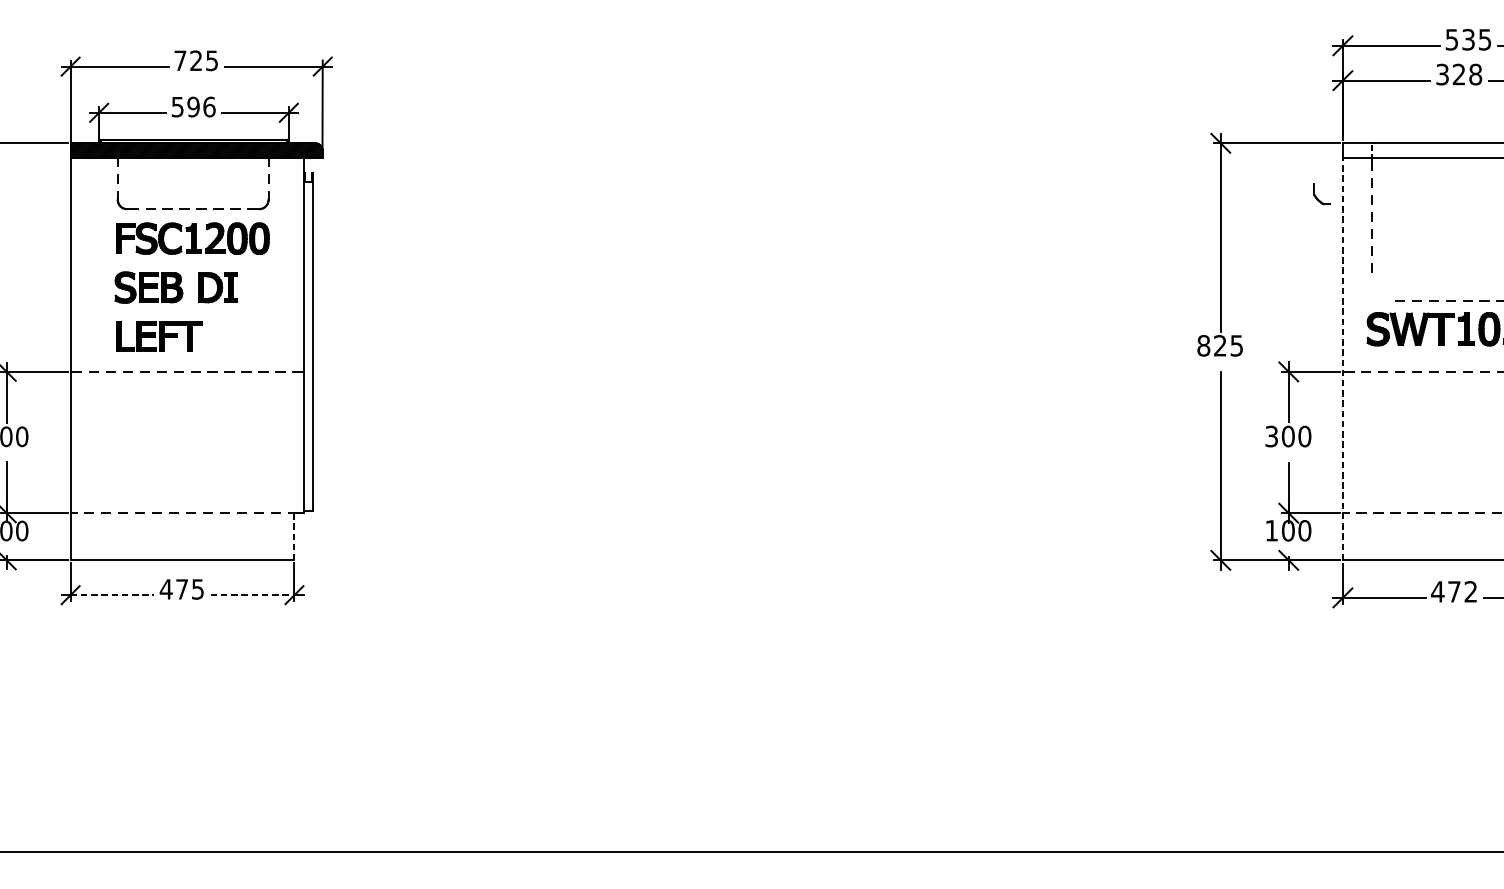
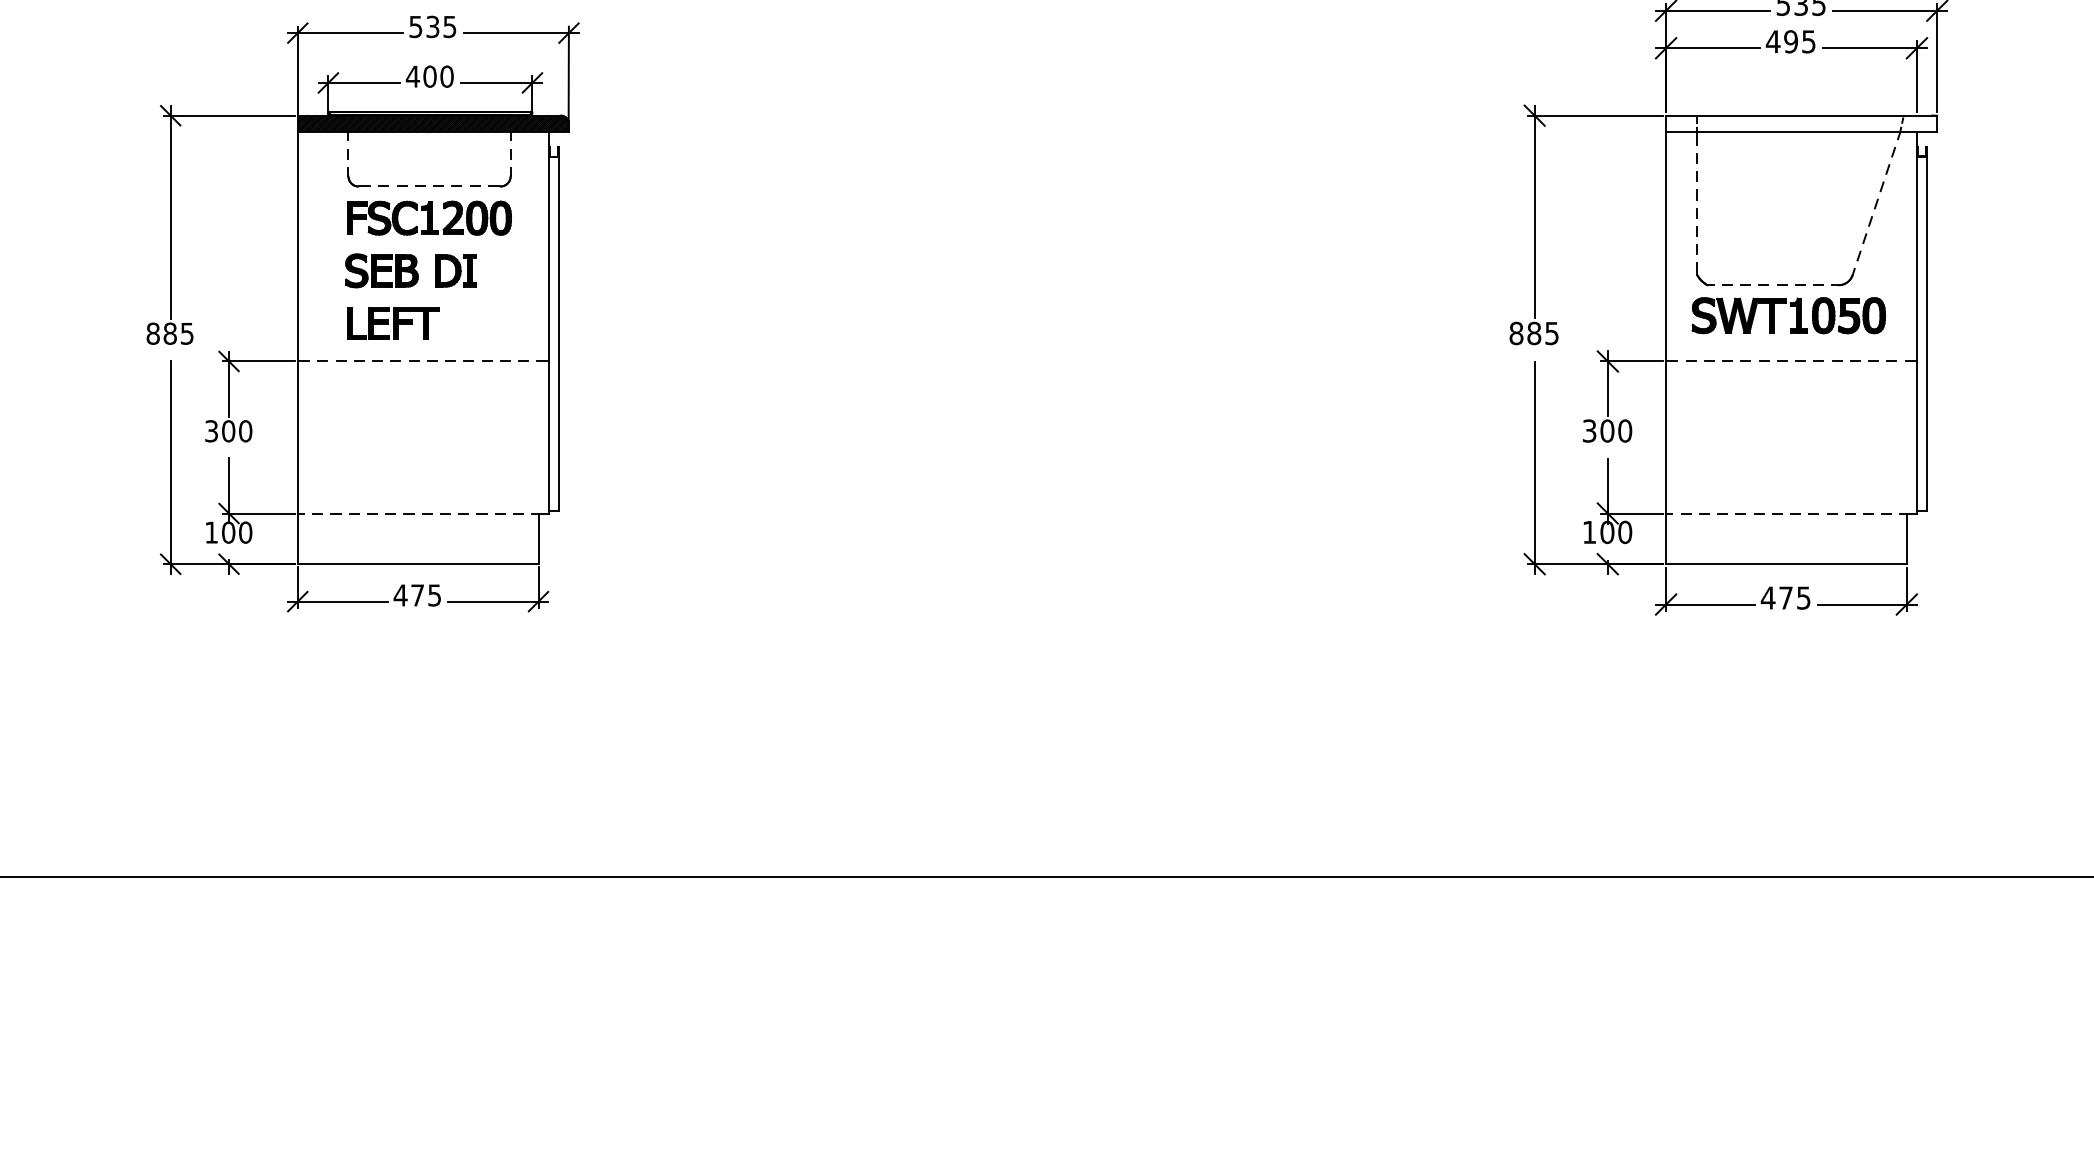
text: (188, 61) -> (424, 27), 725 -> 535
text: (1458, 74) -> (1790, 41), 328 -> 495
text: (193, 106) -> (429, 76), 596 -> 400
part: (1321, 194) -> (1705, 274), moved
text: (1220, 345) -> (1534, 333), 825 -> 885
line: (1343, 358) -> (1666, 347), dashed -> solid
line: (294, 537) -> (538, 539), dashed -> solid
text: (1470, 591) -> (1803, 597), 472 -> 475
line: (113, 595) -> (343, 601), dashed -> solid
line: (252, 595) -> (493, 601), dashed -> solid

